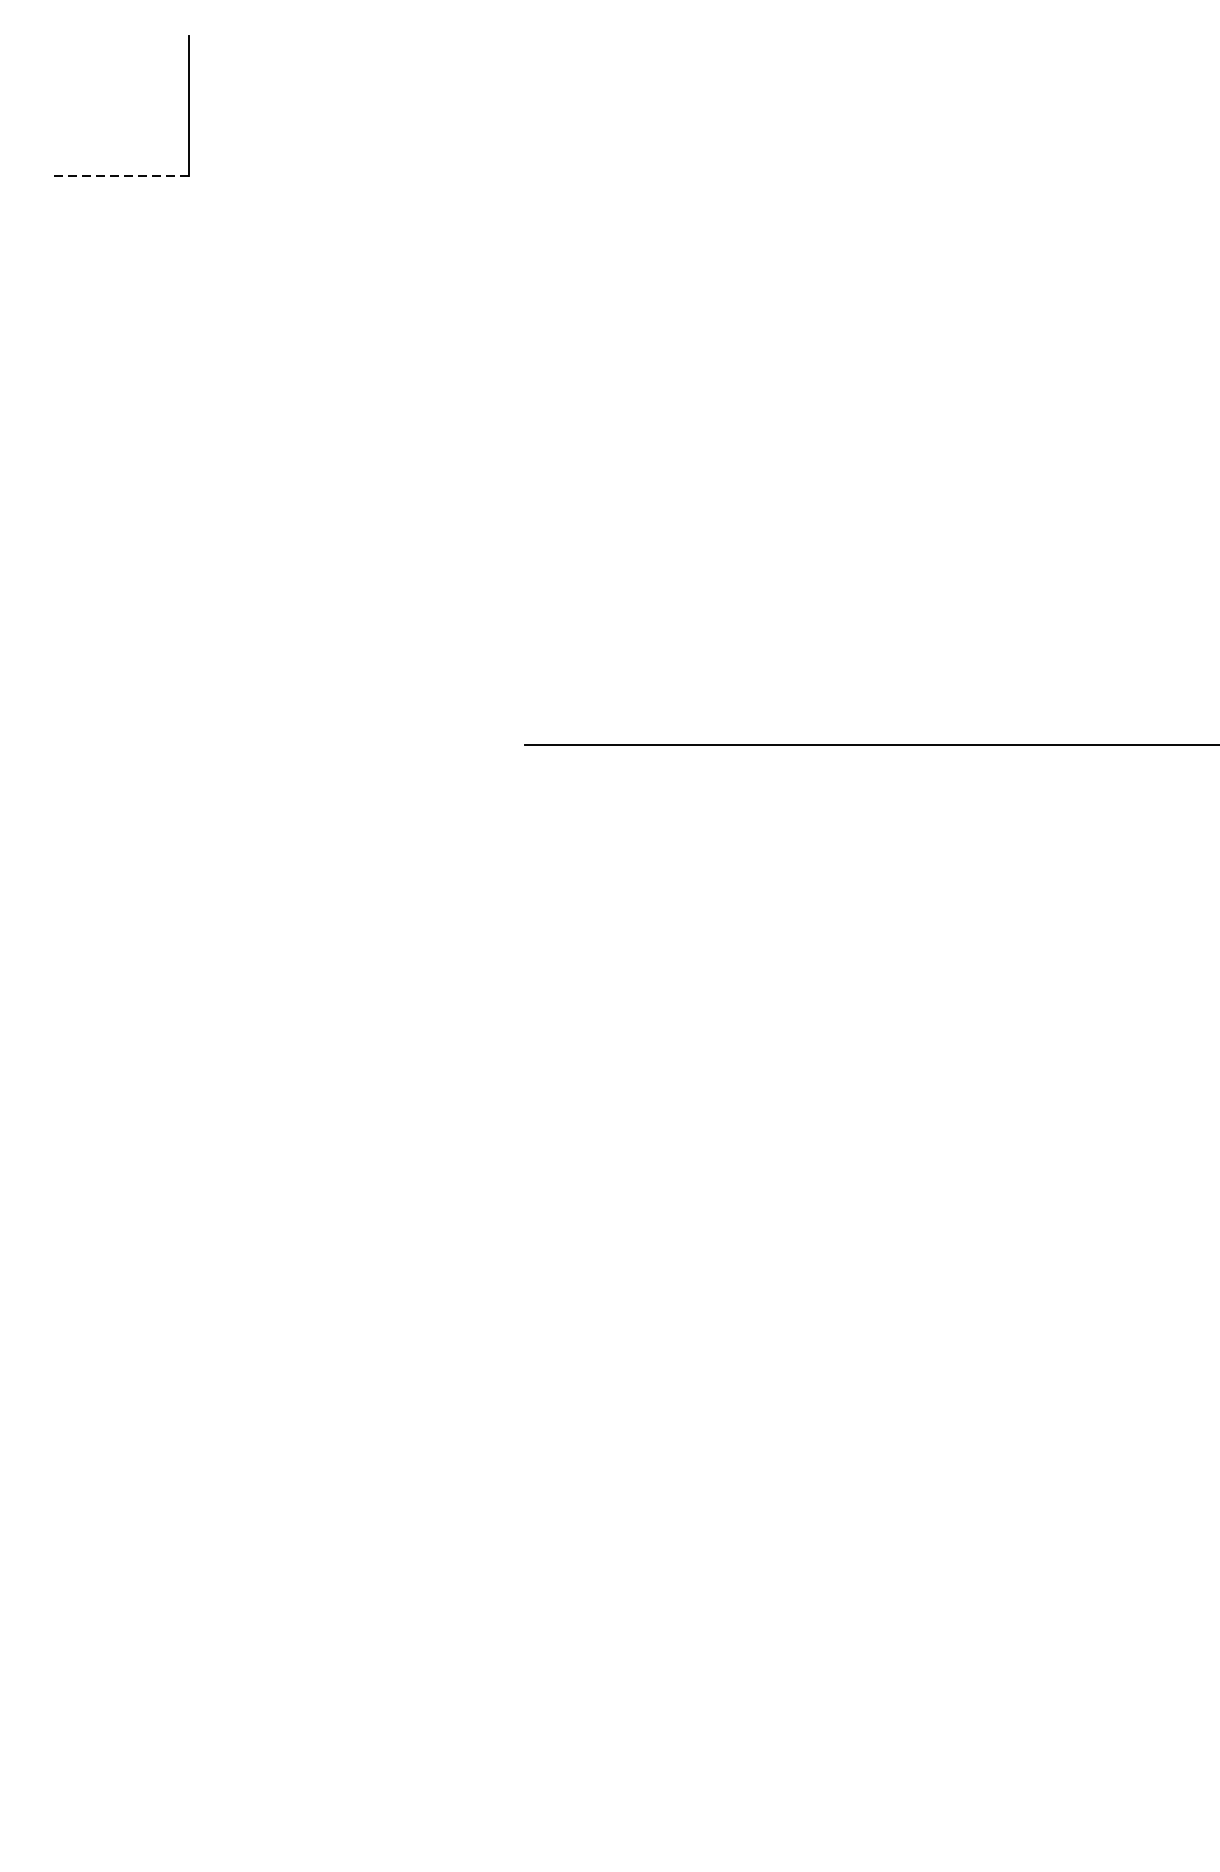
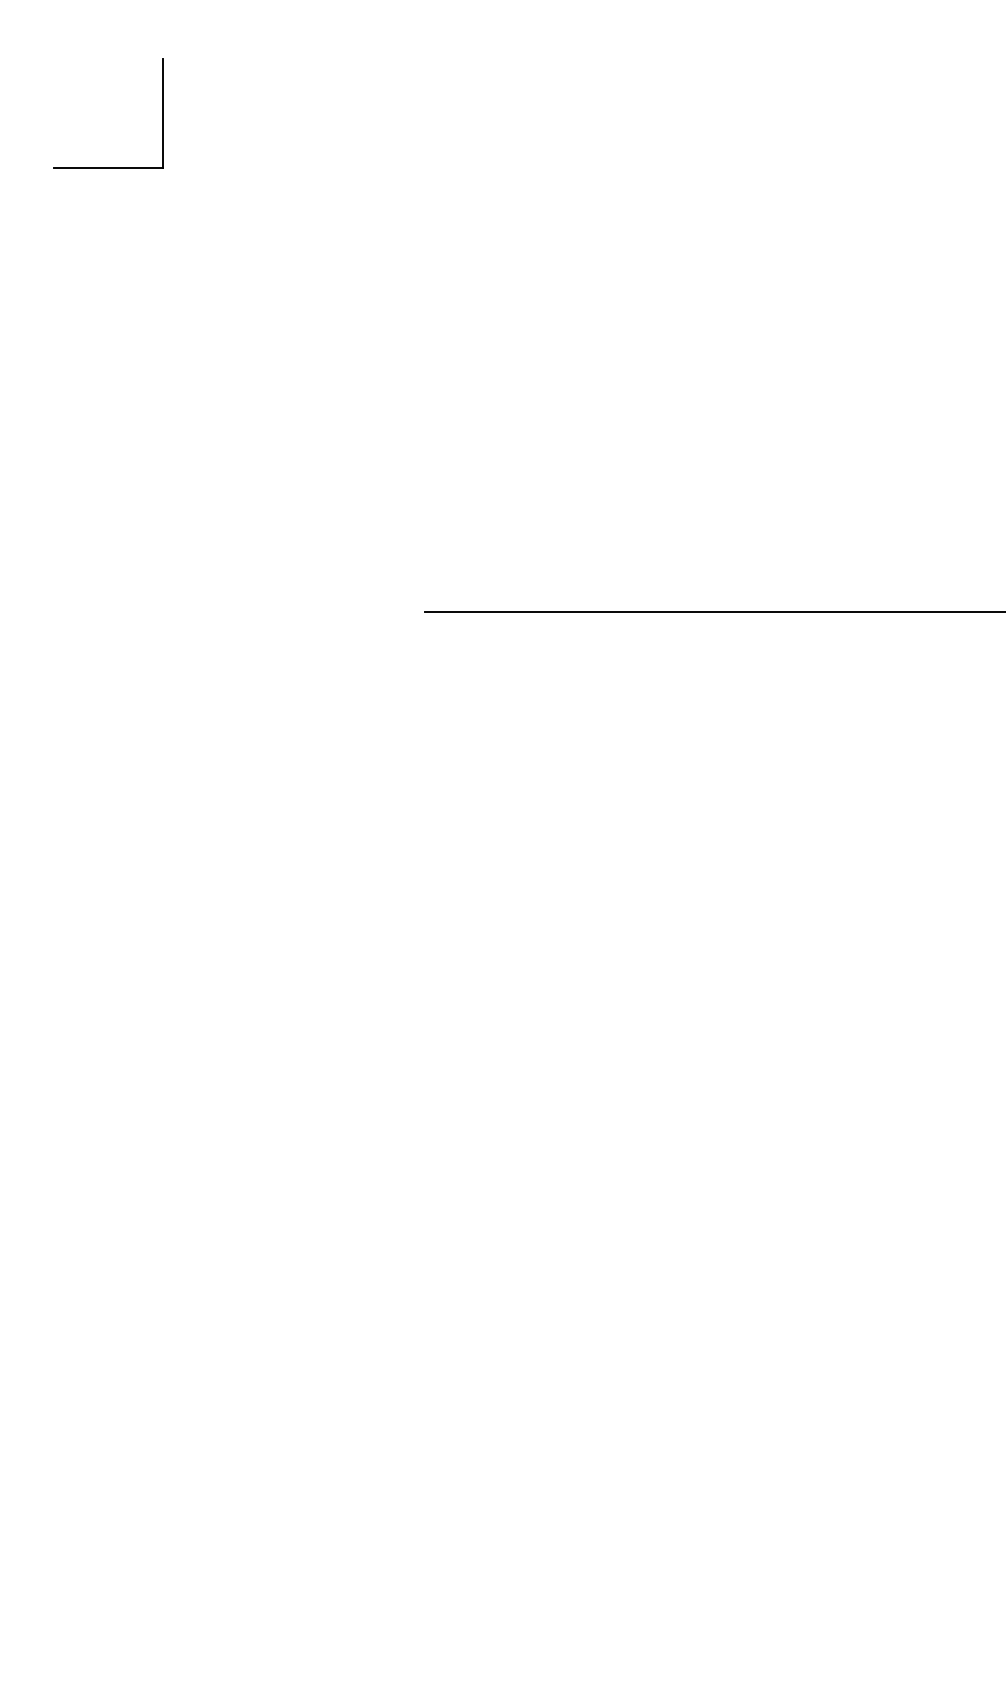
line: (119, 176) -> (108, 168), dashed -> solid

